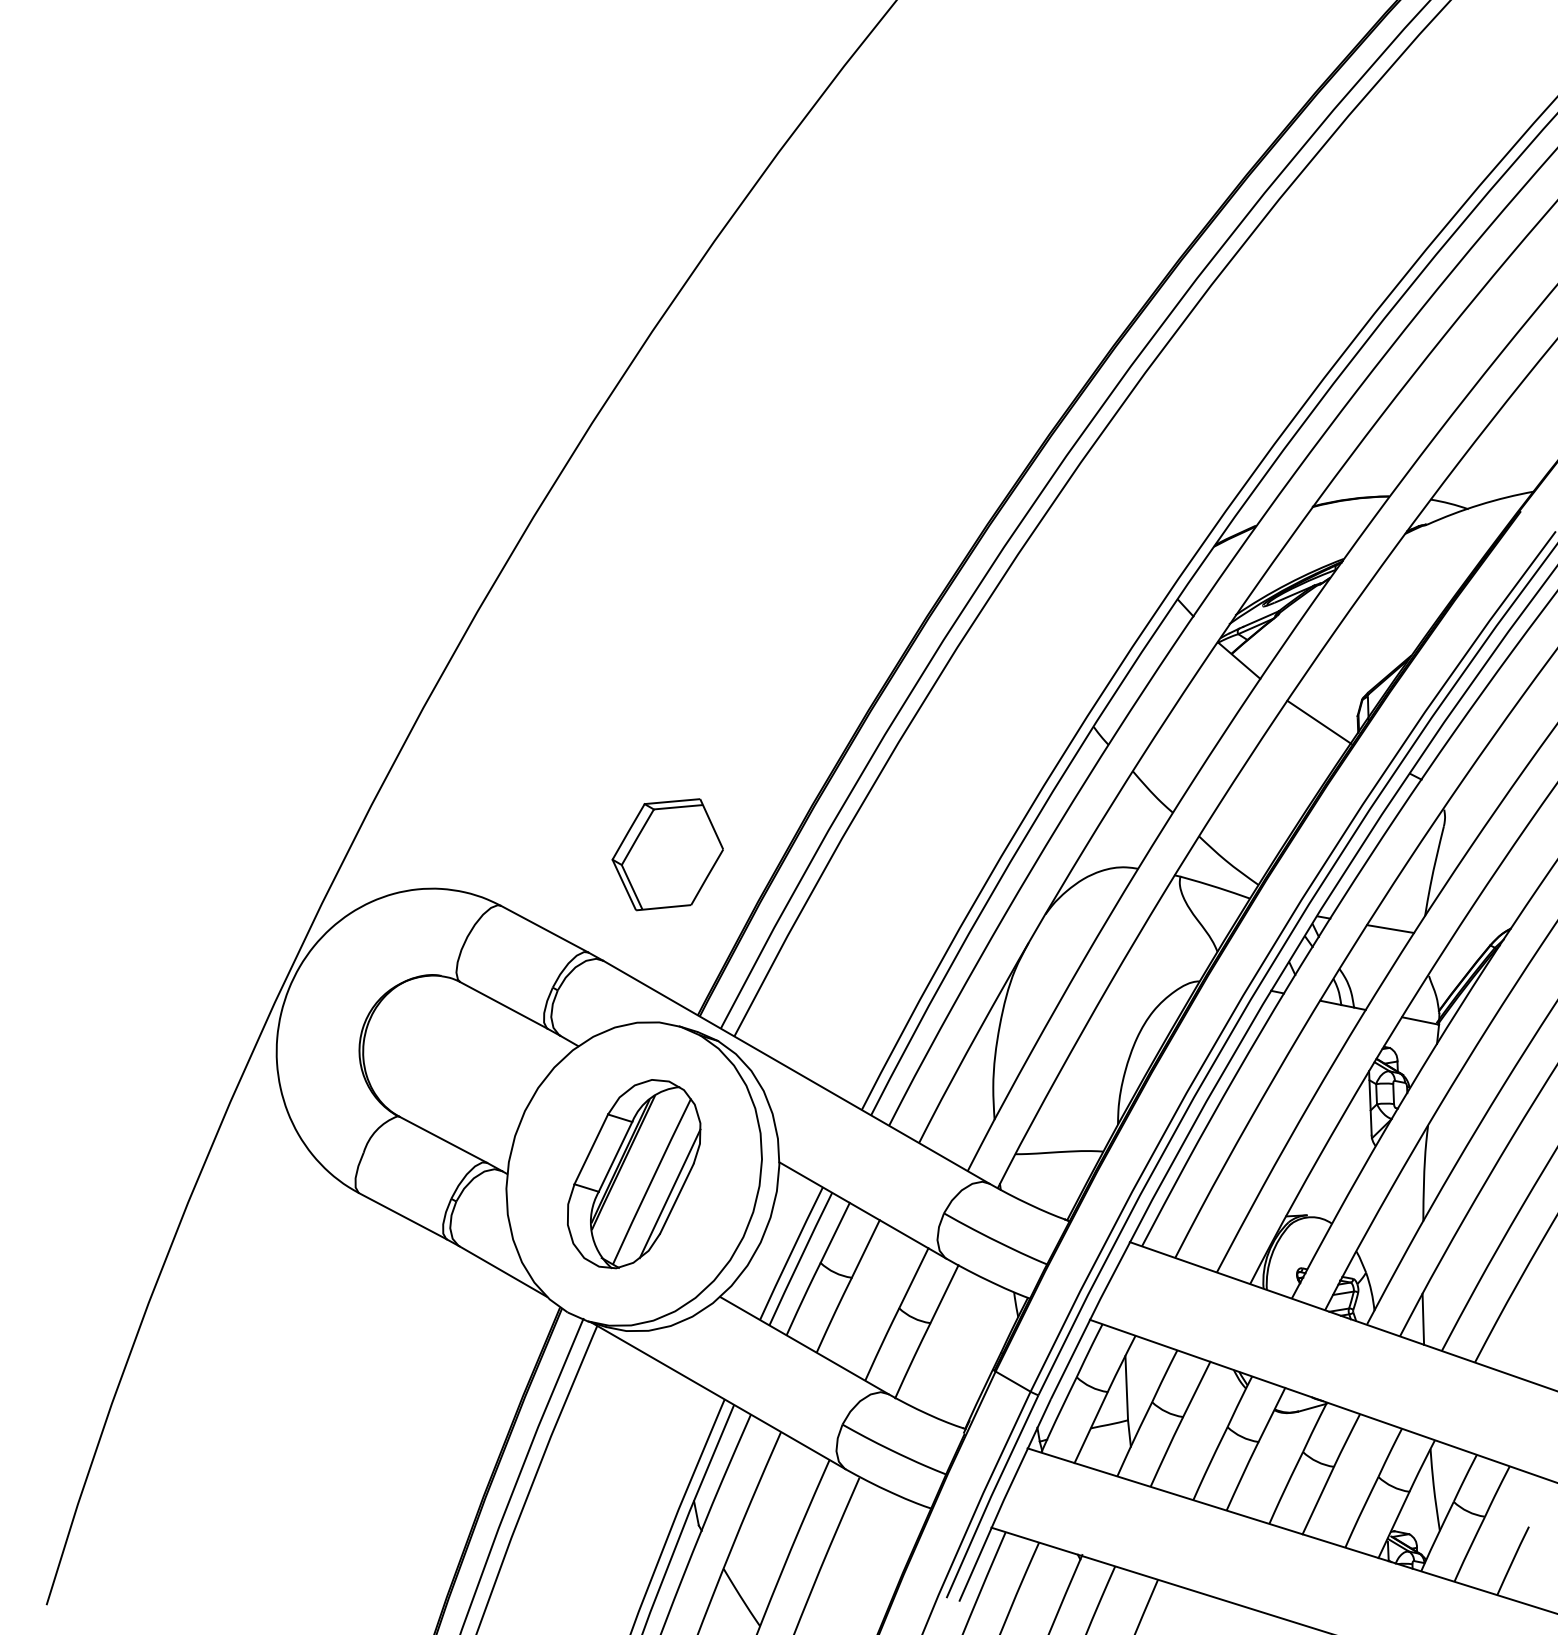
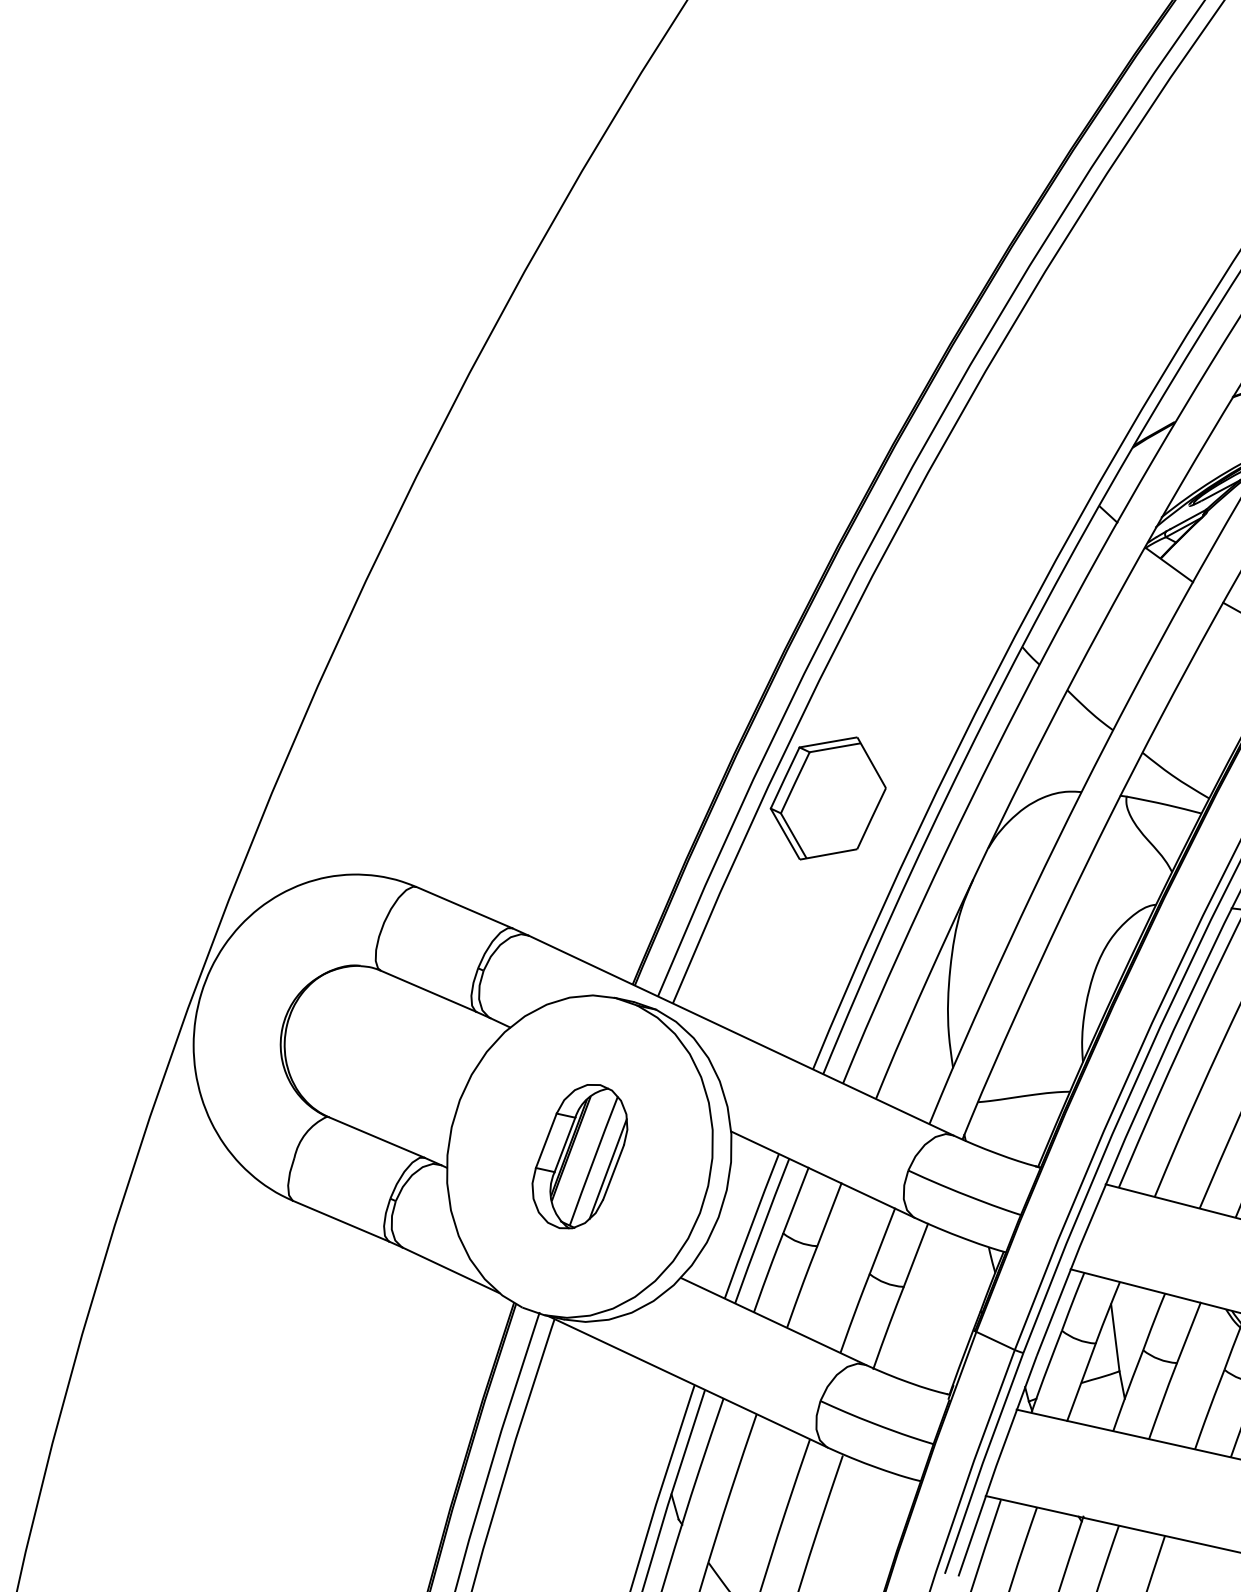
part: (667, 854) -> (827, 798), moved
part: (634, 1173) -> (580, 1155), size x0.71

